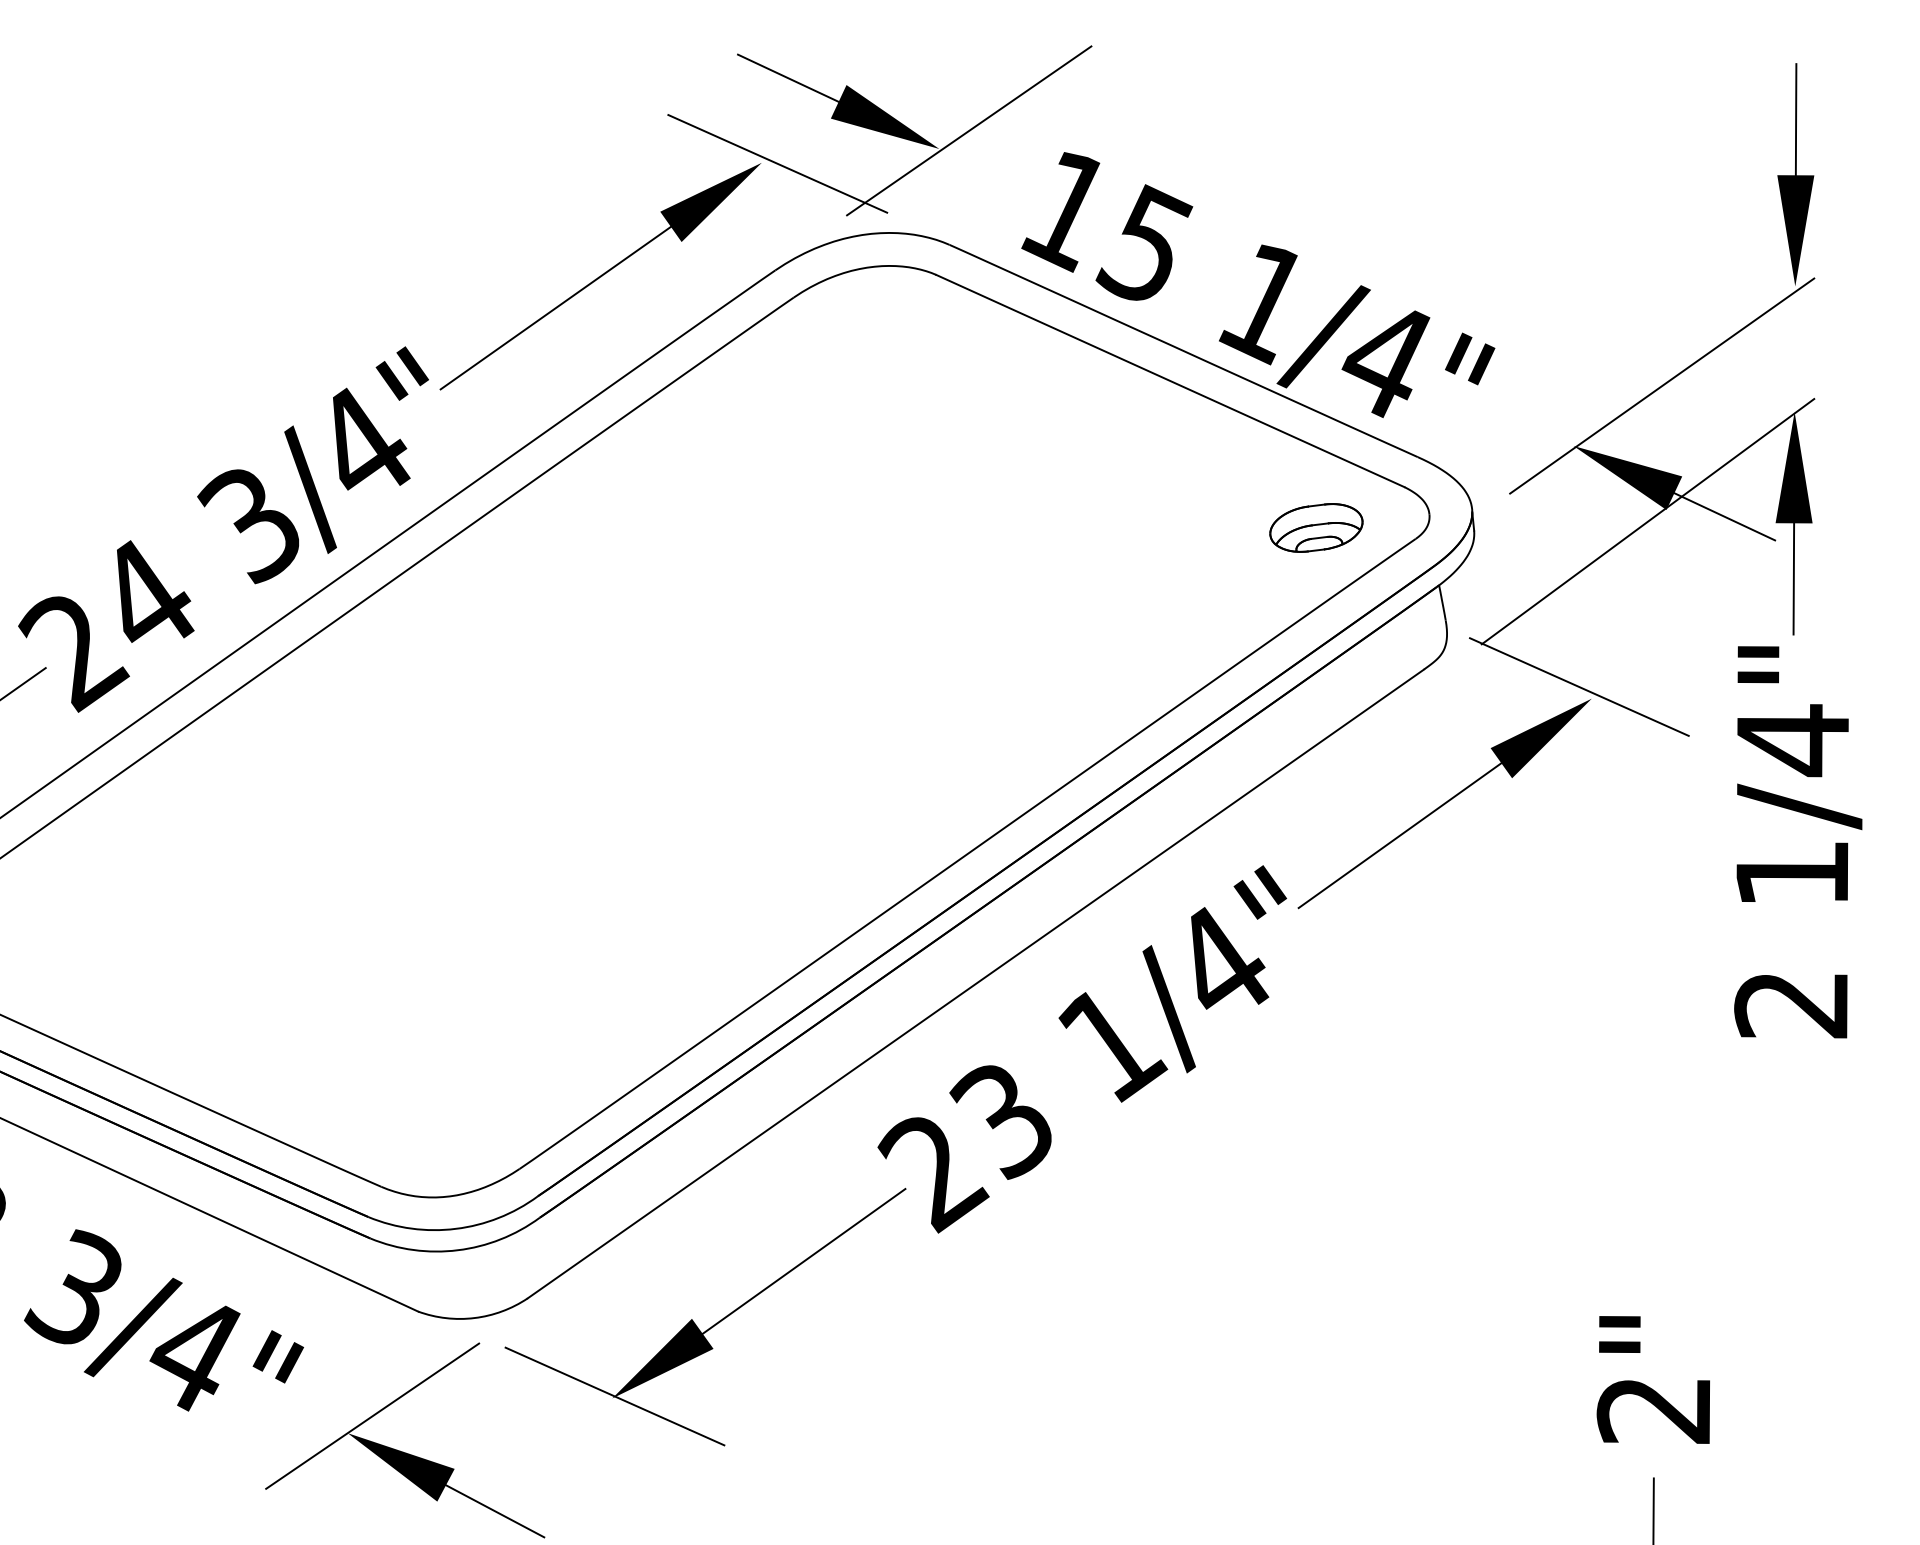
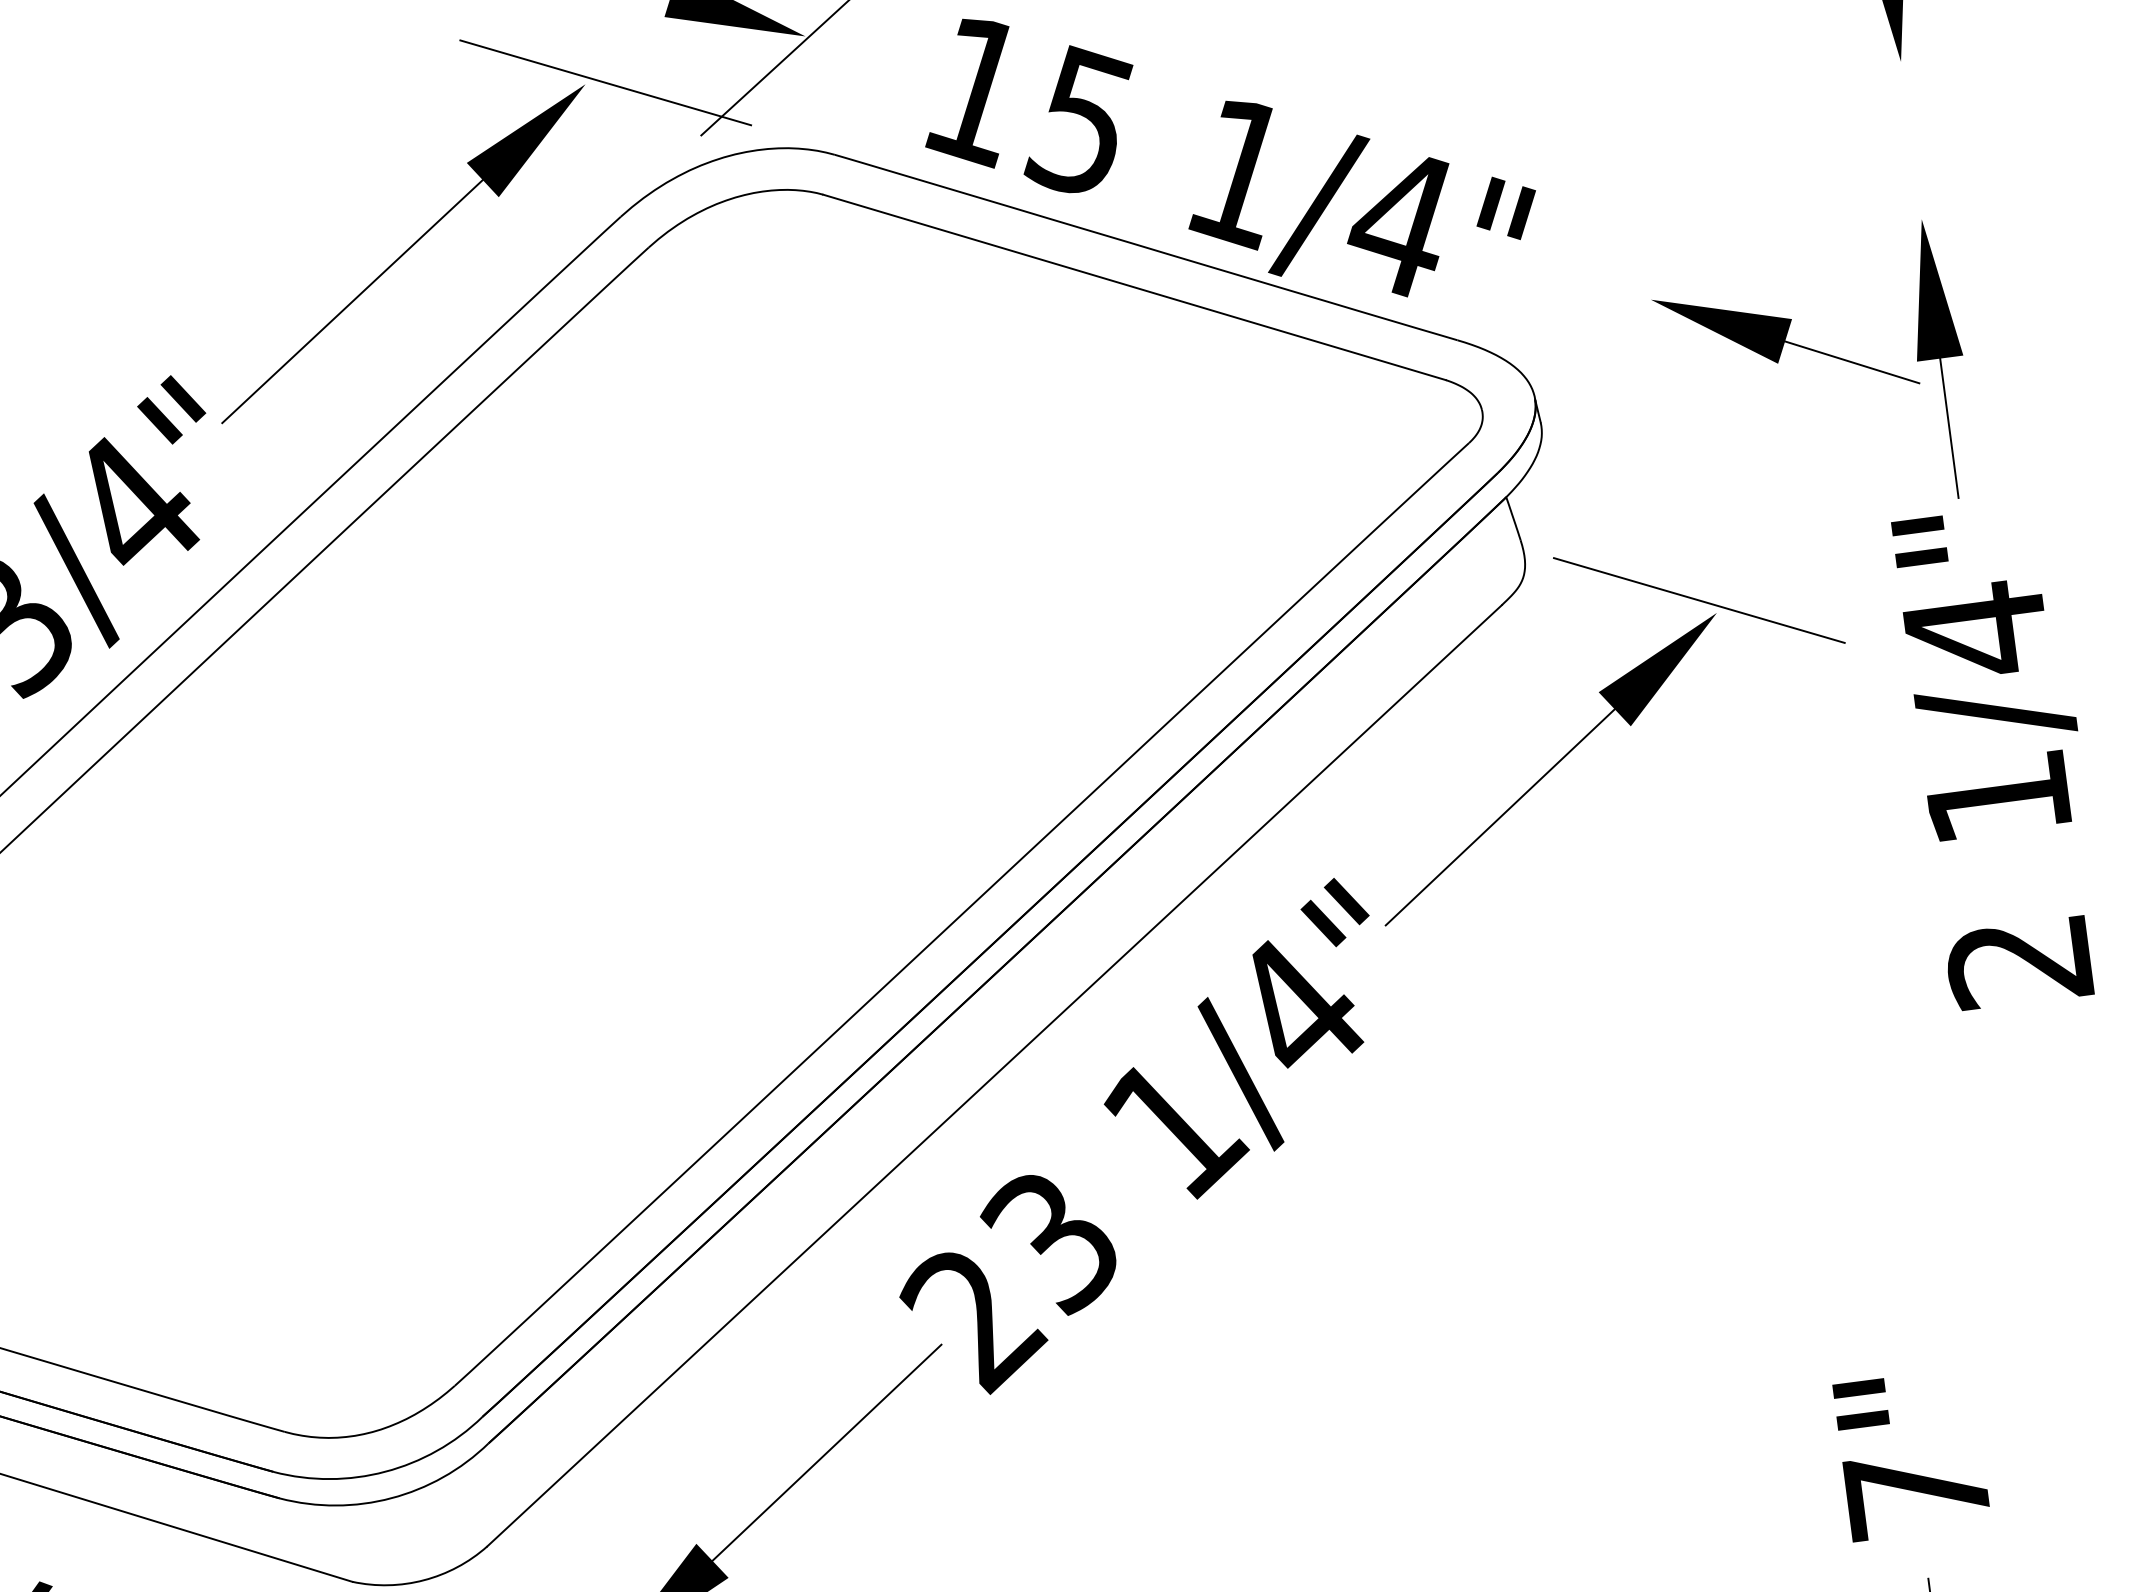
line: (1662, 385) -> (1751, 208), removed
line: (1647, 521) -> (1756, 381), removed
part: (1316, 527) -> (1342, 445), removed
text: (1653, 1410) -> (1916, 1493), 2" -> 7"

